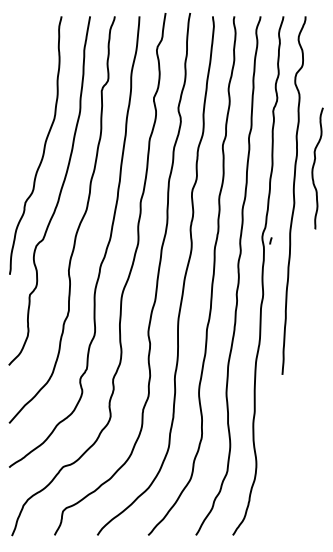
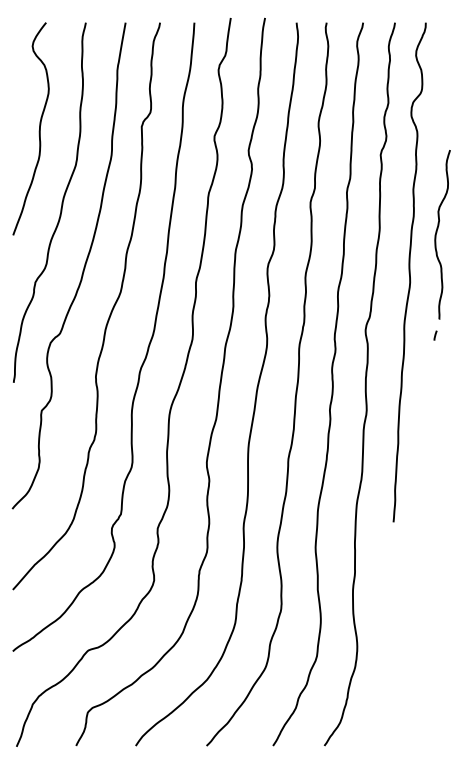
curve: (27, 94) -> (38, 131), added
curve: (270, 240) -> (435, 335), moved

